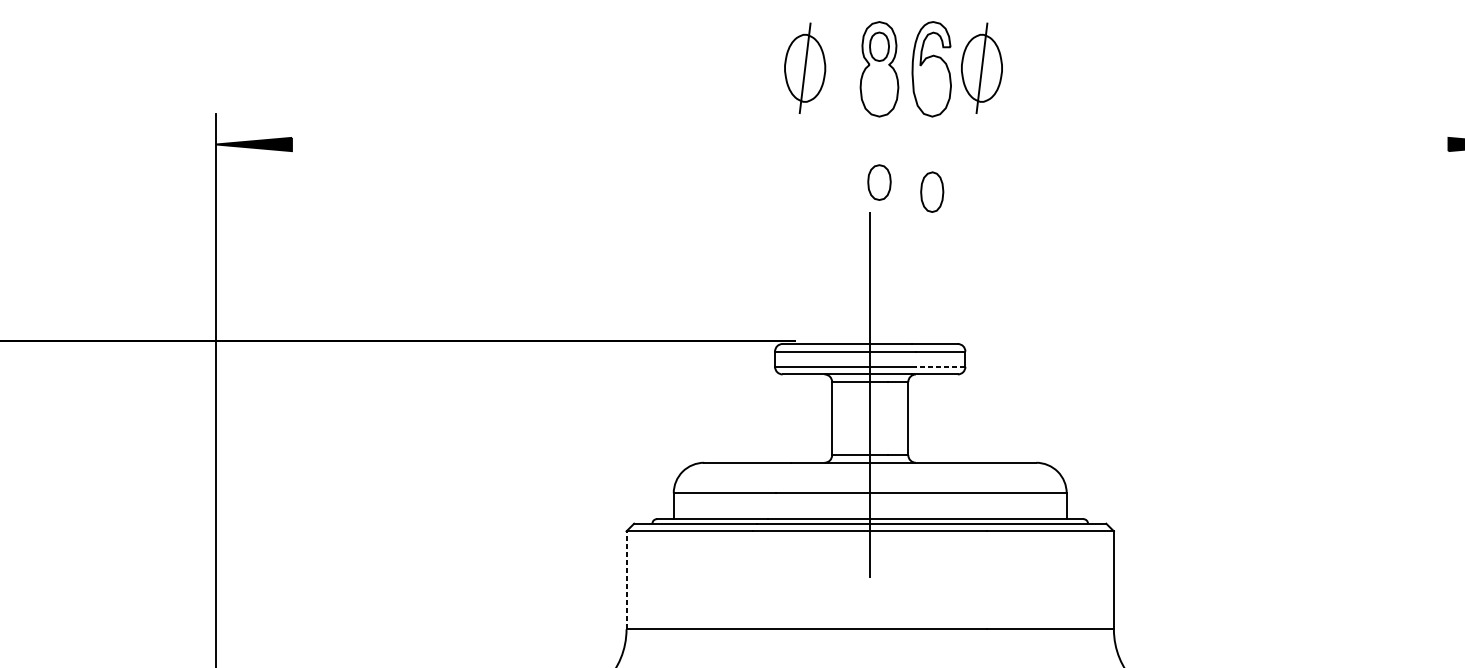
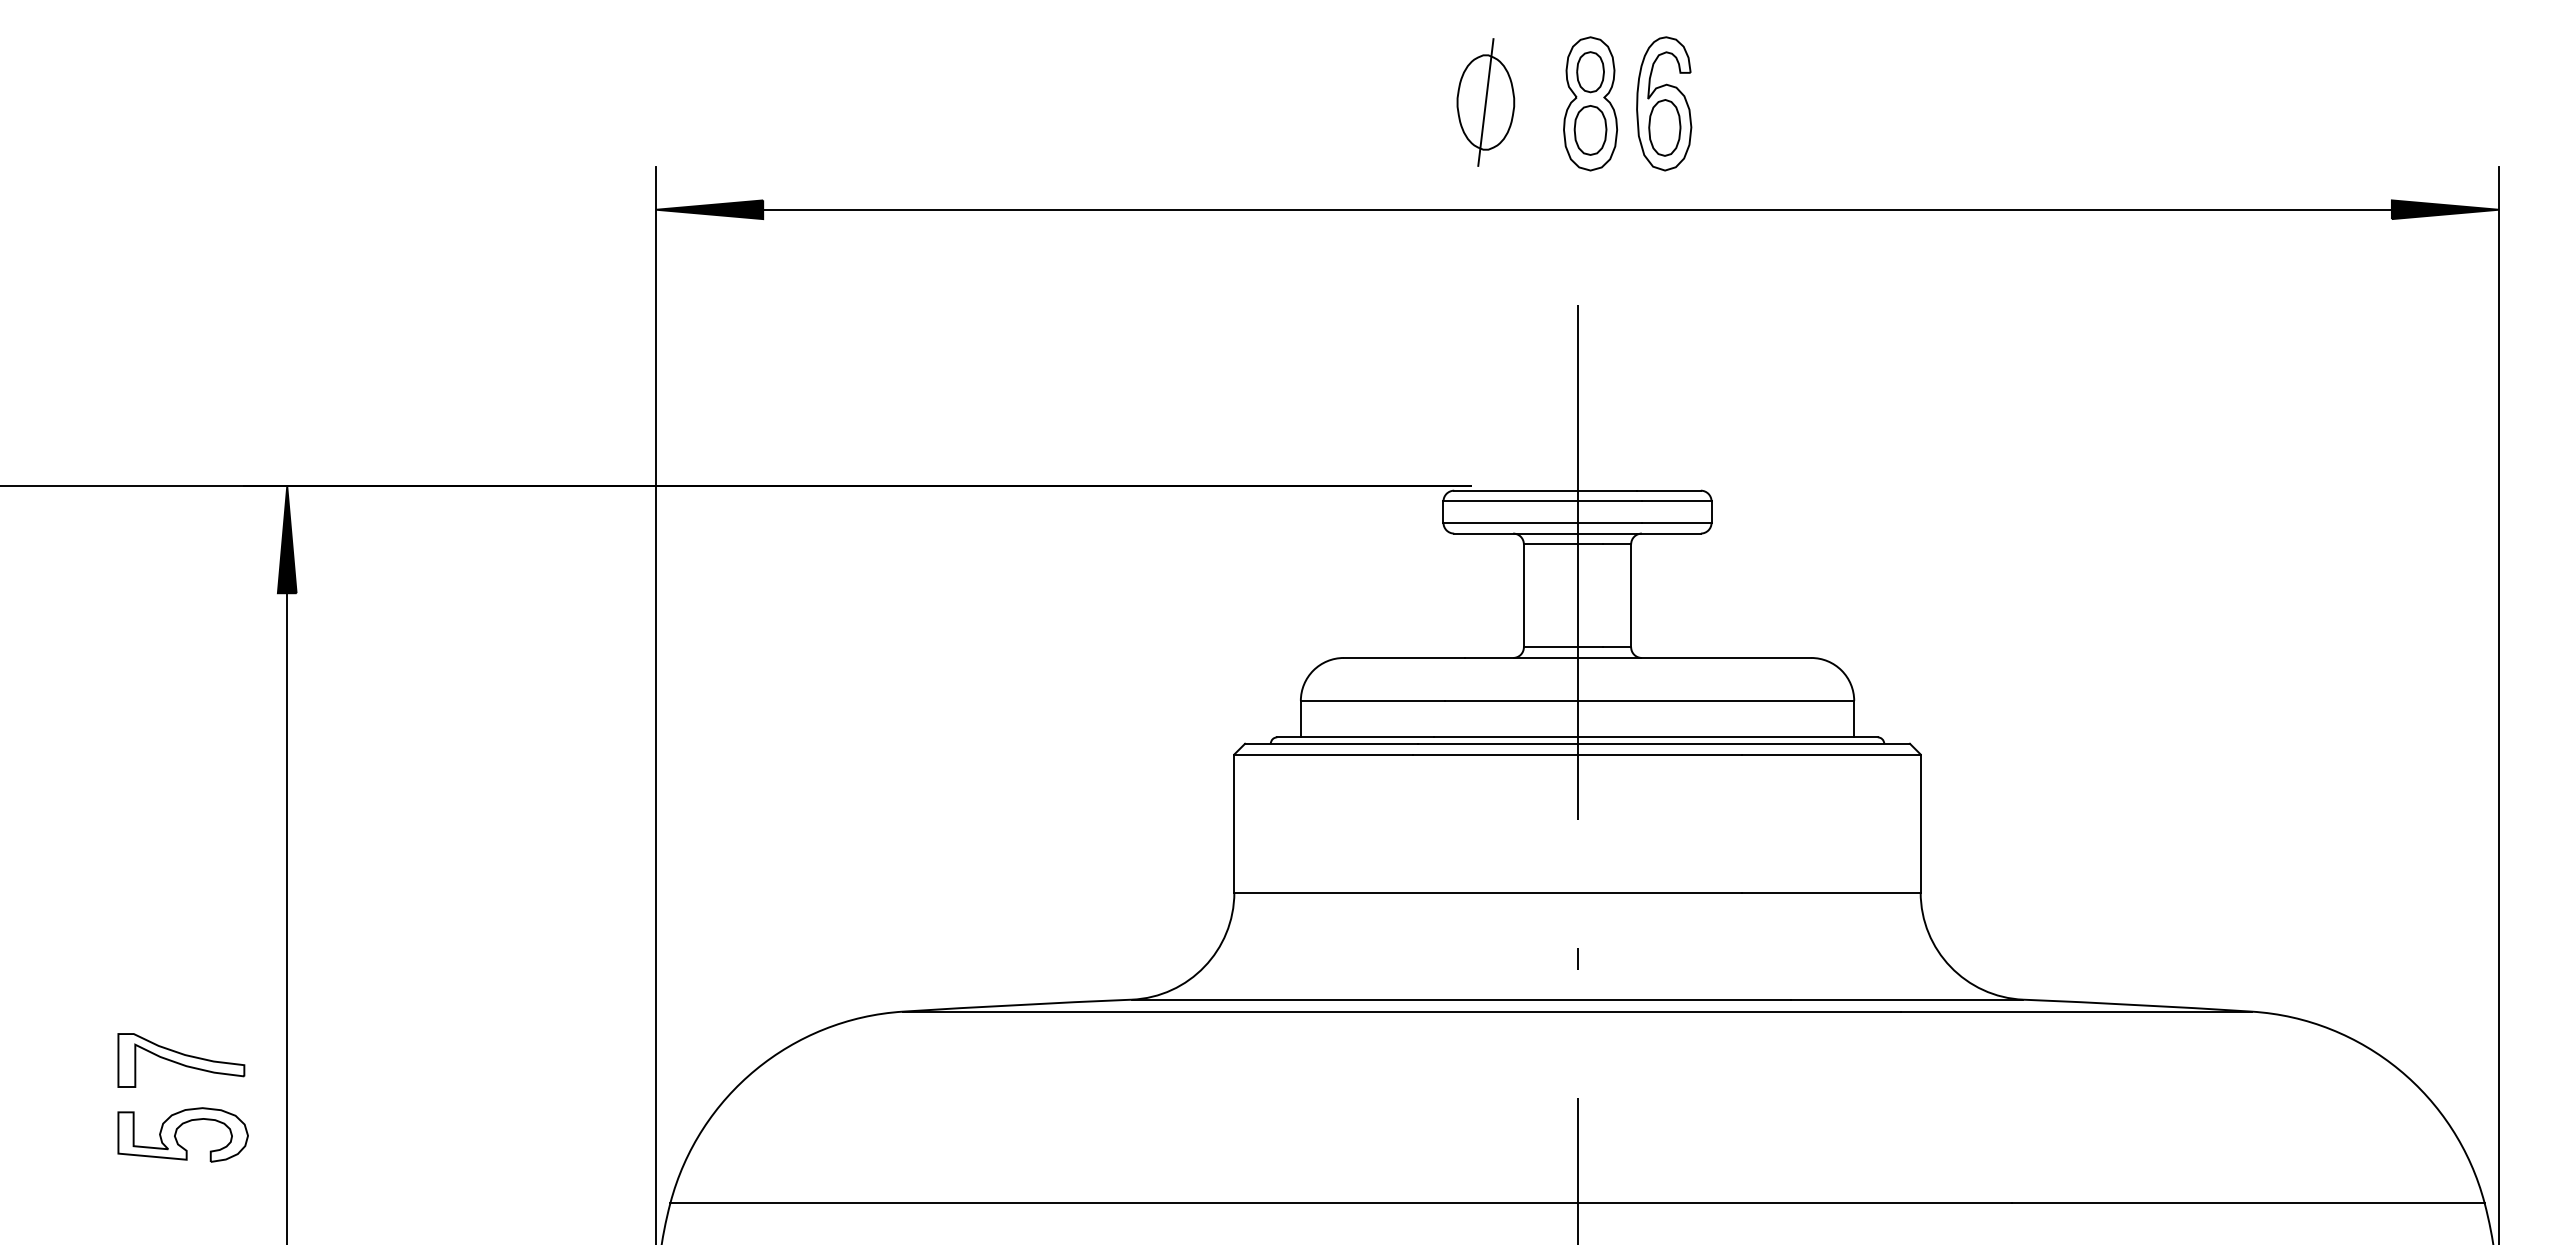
part: (981, 68) -> (1734, 102), removed
line: (870, 144) -> (1577, 209), added
part: (879, 182) -> (1590, 130), moved
part: (931, 191) -> (1664, 127), moved
line: (940, 366) -> (1676, 522), dashed -> solid
line: (626, 580) -> (1234, 823), dashed -> solid

